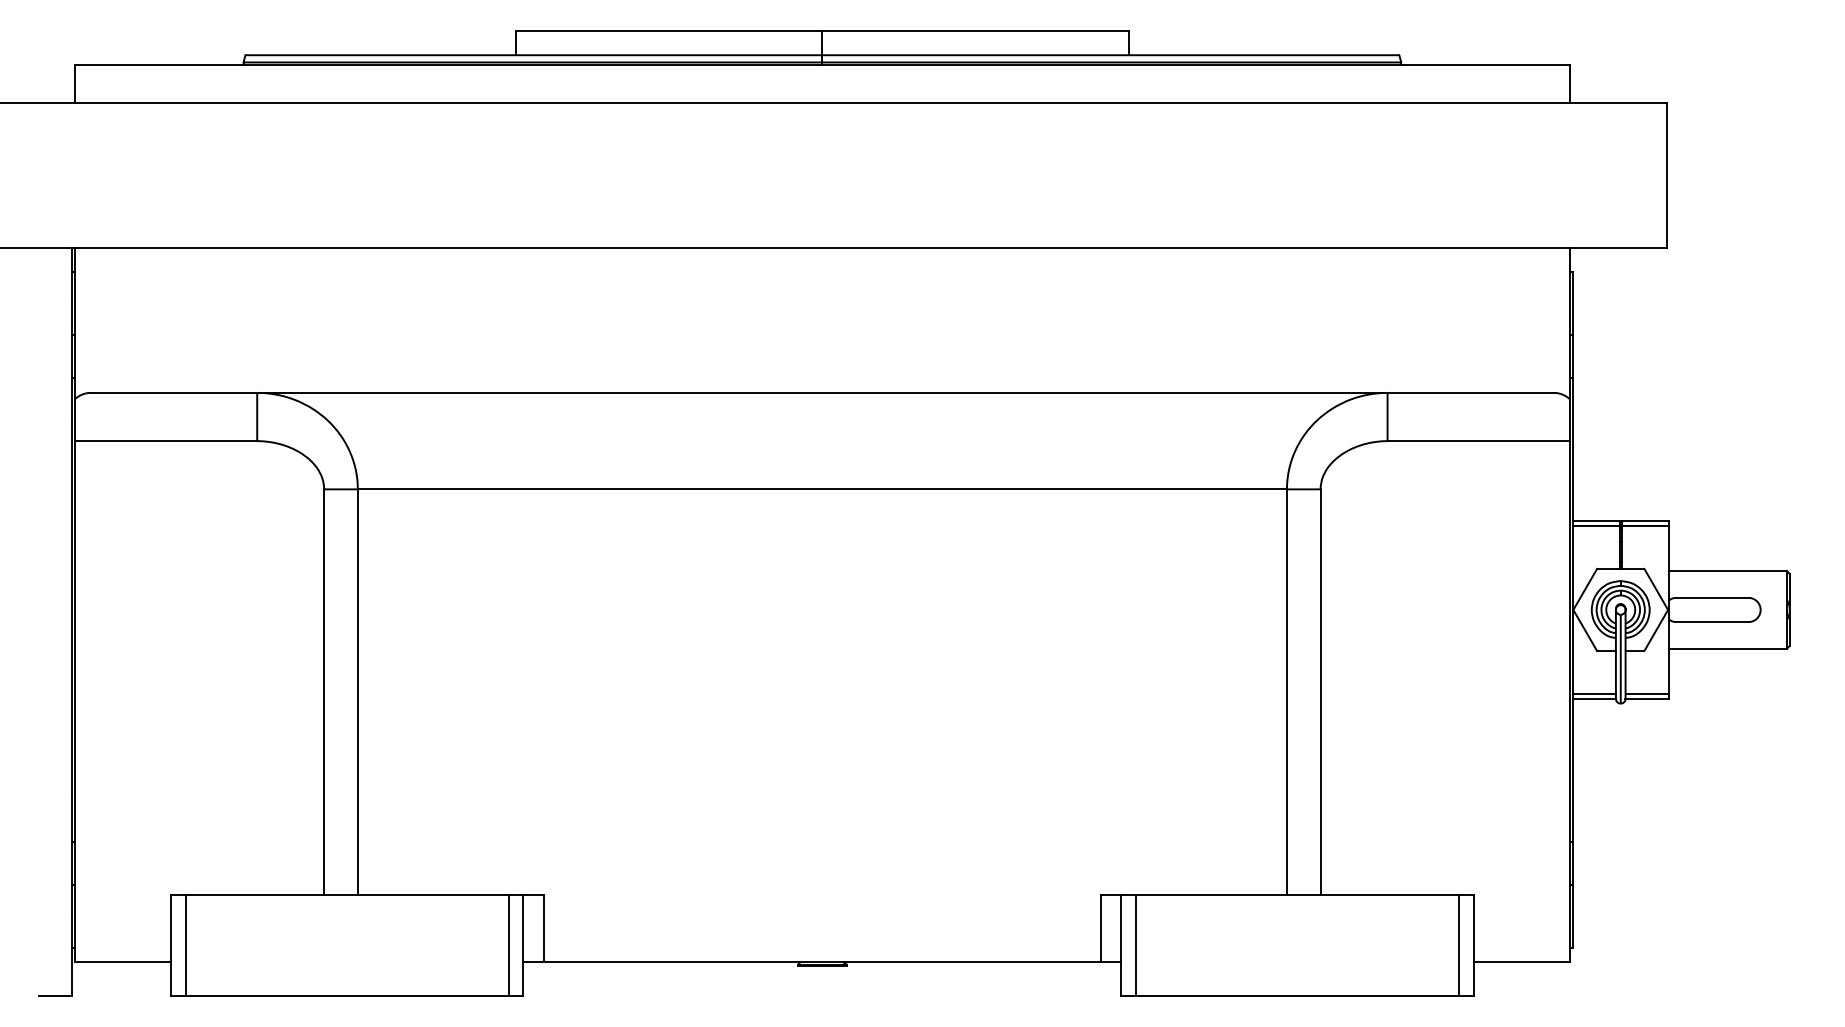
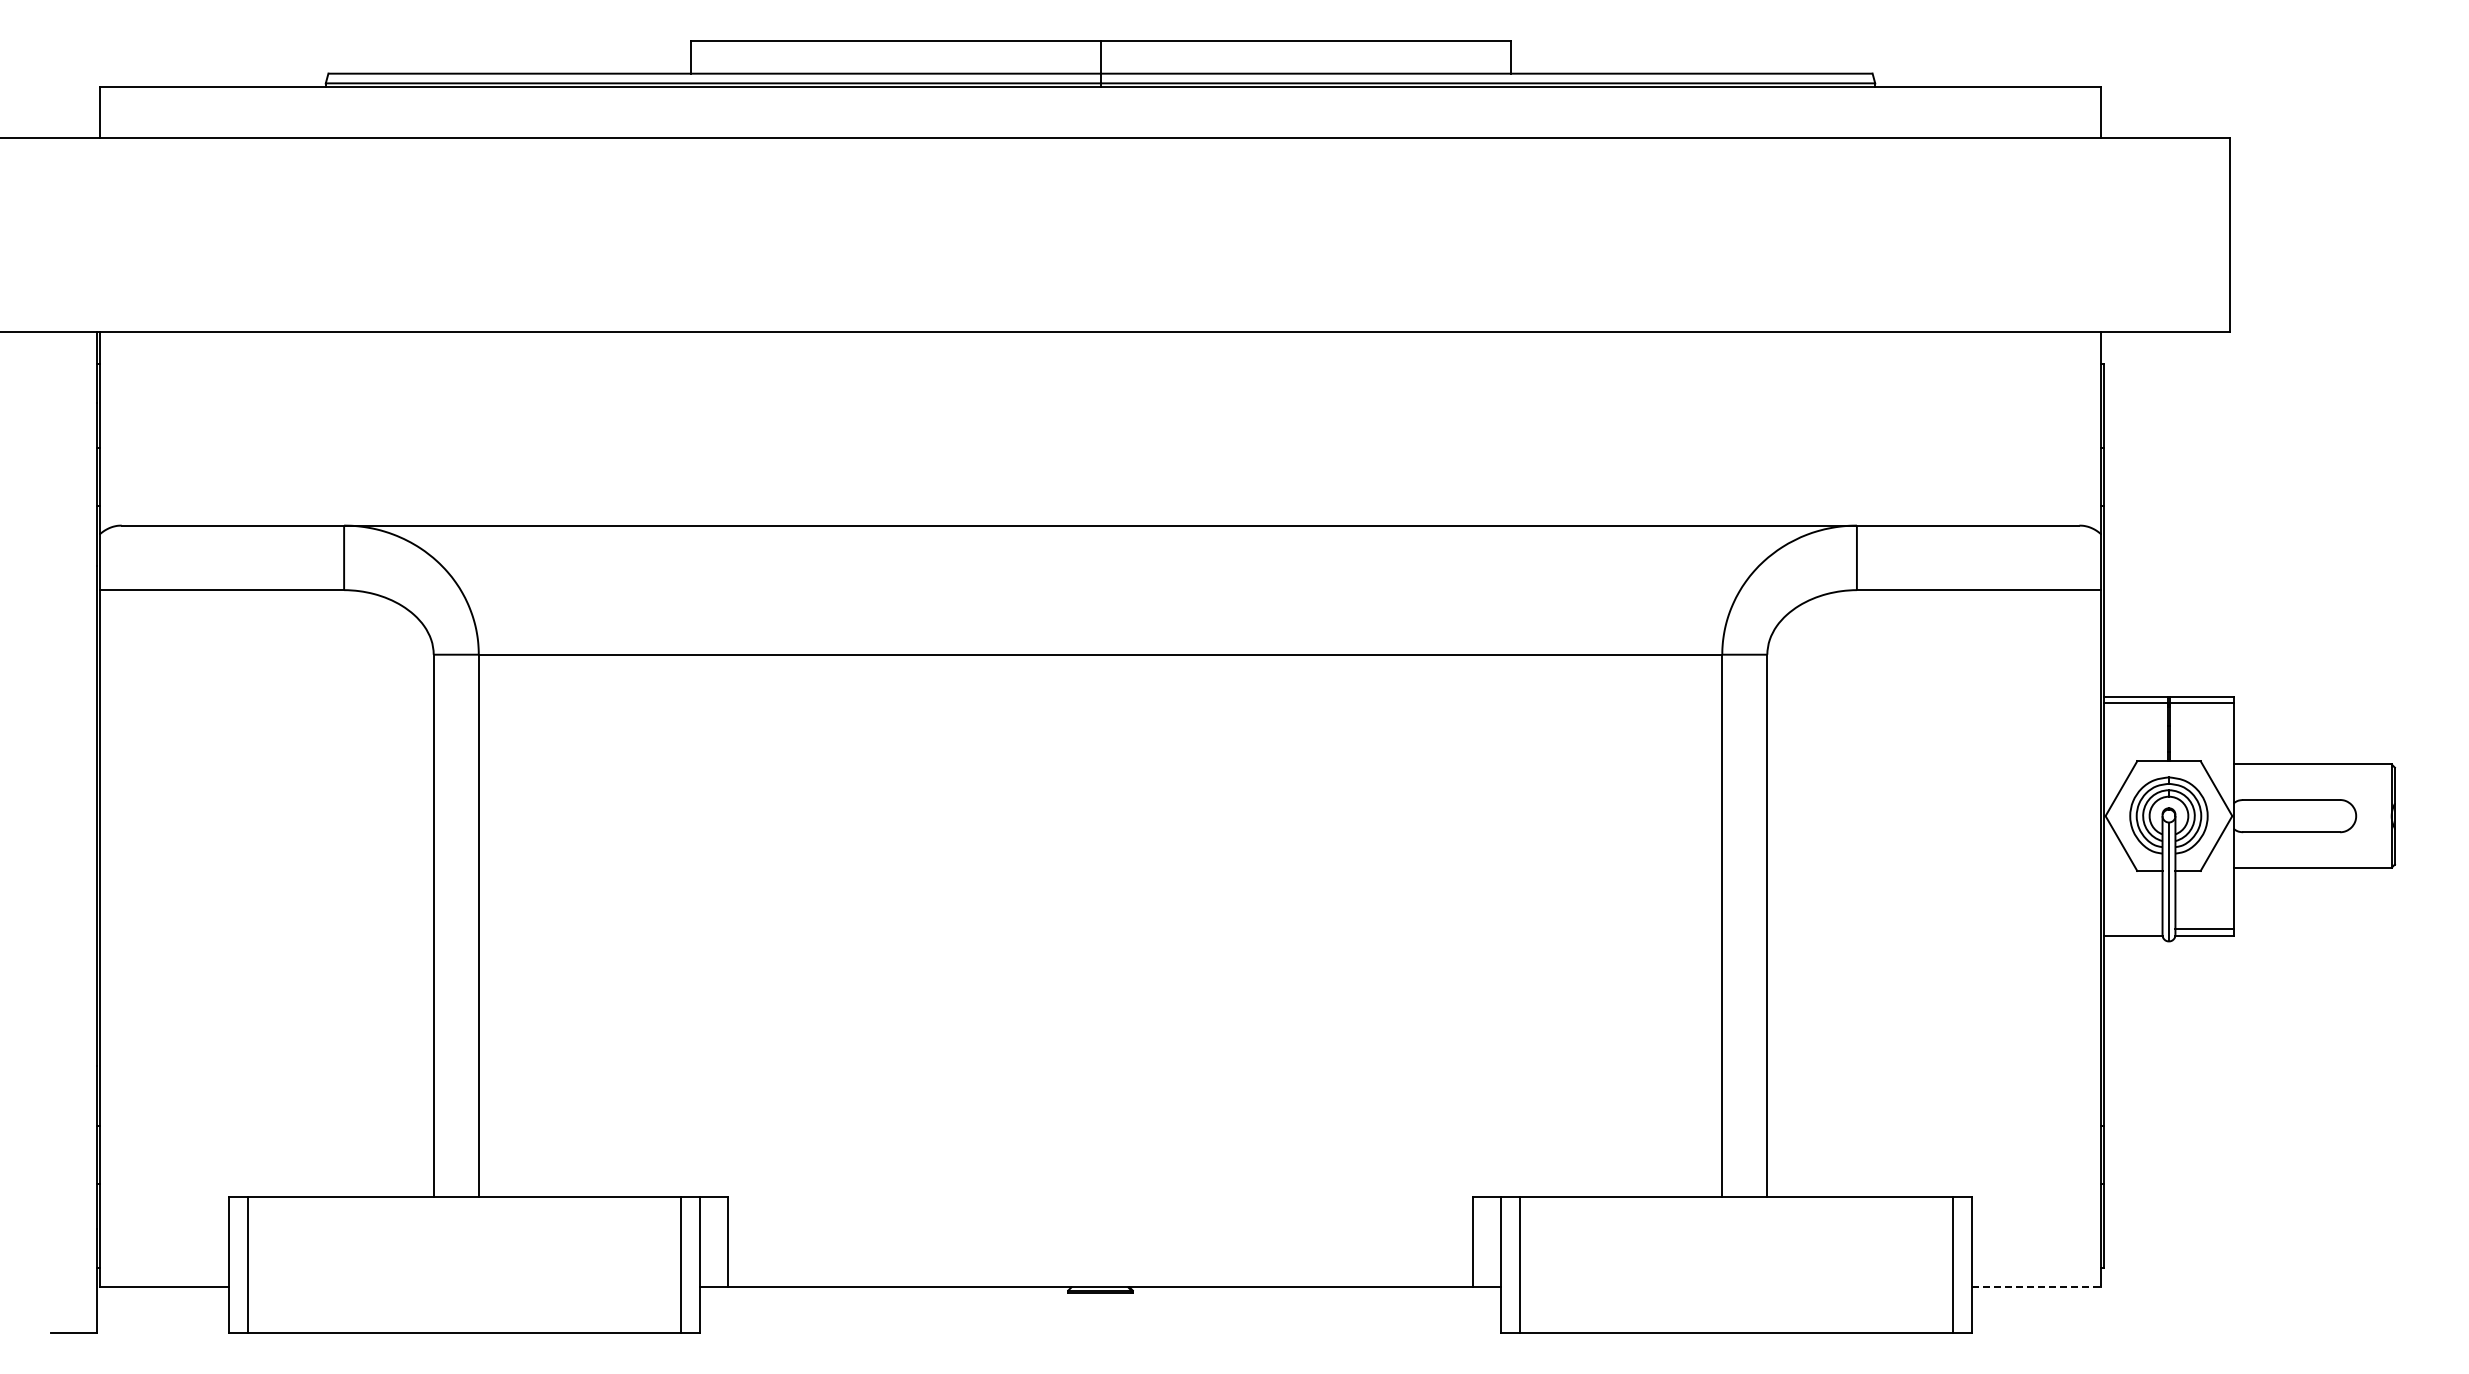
line: (1594, 694) -> (2133, 929), removed
line: (1521, 962) -> (2036, 1287), solid -> dashed

